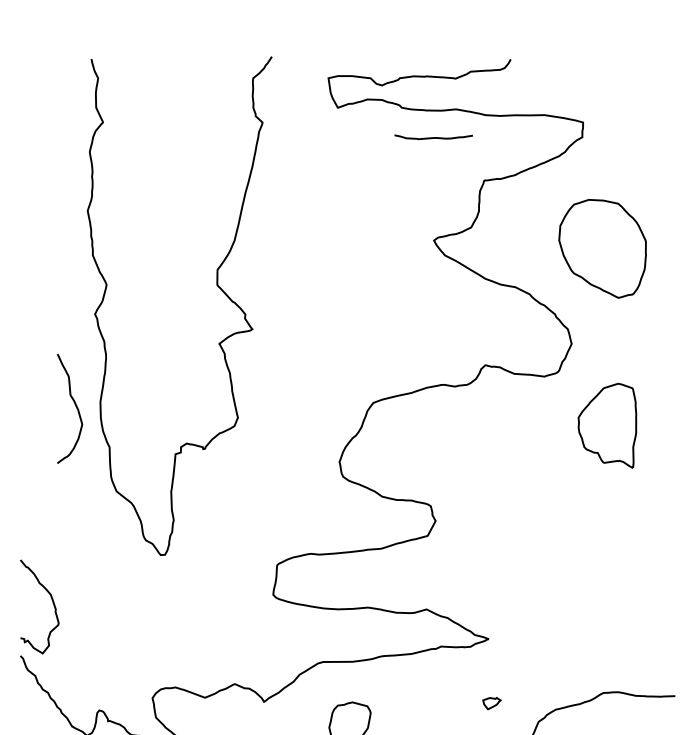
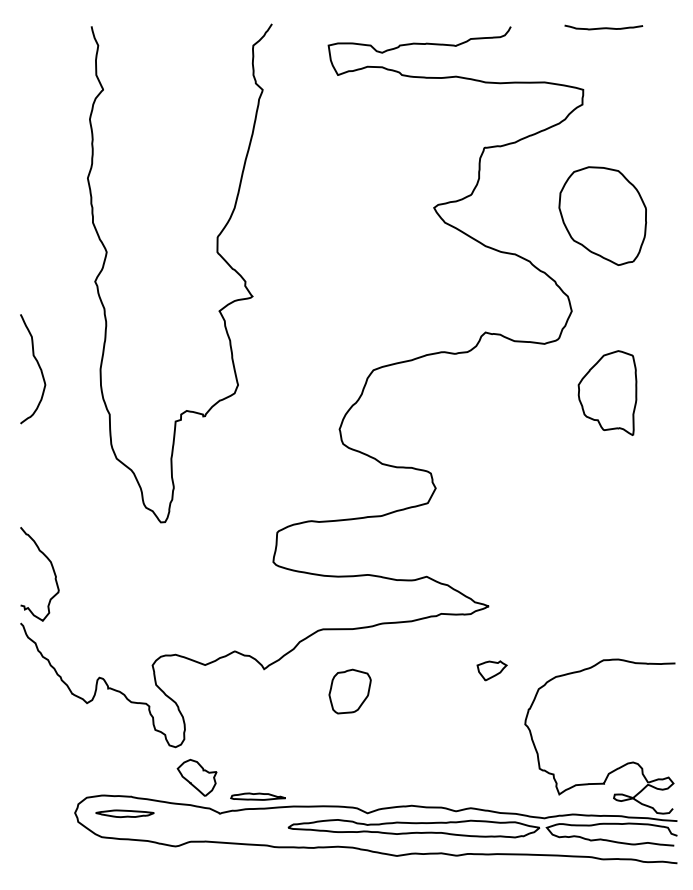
curve: (433, 137) -> (603, 27), moved
curve: (75, 406) -> (38, 366), moved
part: (491, 703) -> (491, 670), size x1.67

